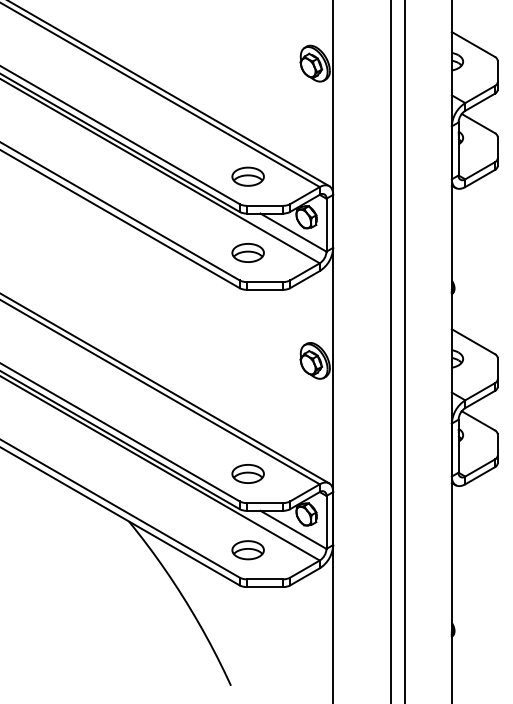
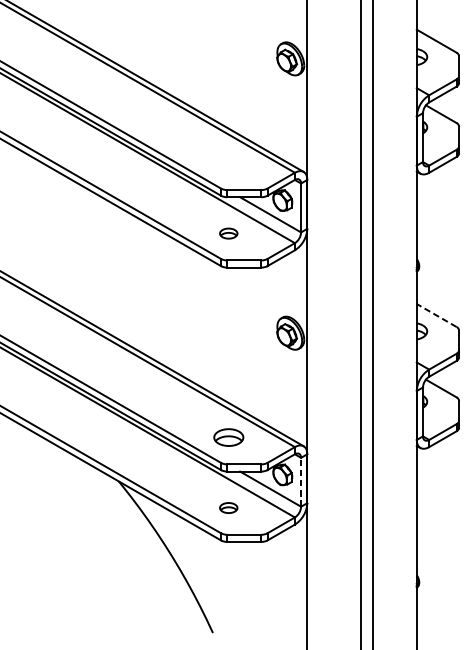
part: (247, 176) -> (228, 163), removed
part: (247, 252) -> (228, 233), size x0.6
line: (473, 341) -> (436, 315), solid -> dashed
line: (326, 521) -> (301, 481), solid -> dashed
part: (247, 550) -> (228, 508), size x0.6

